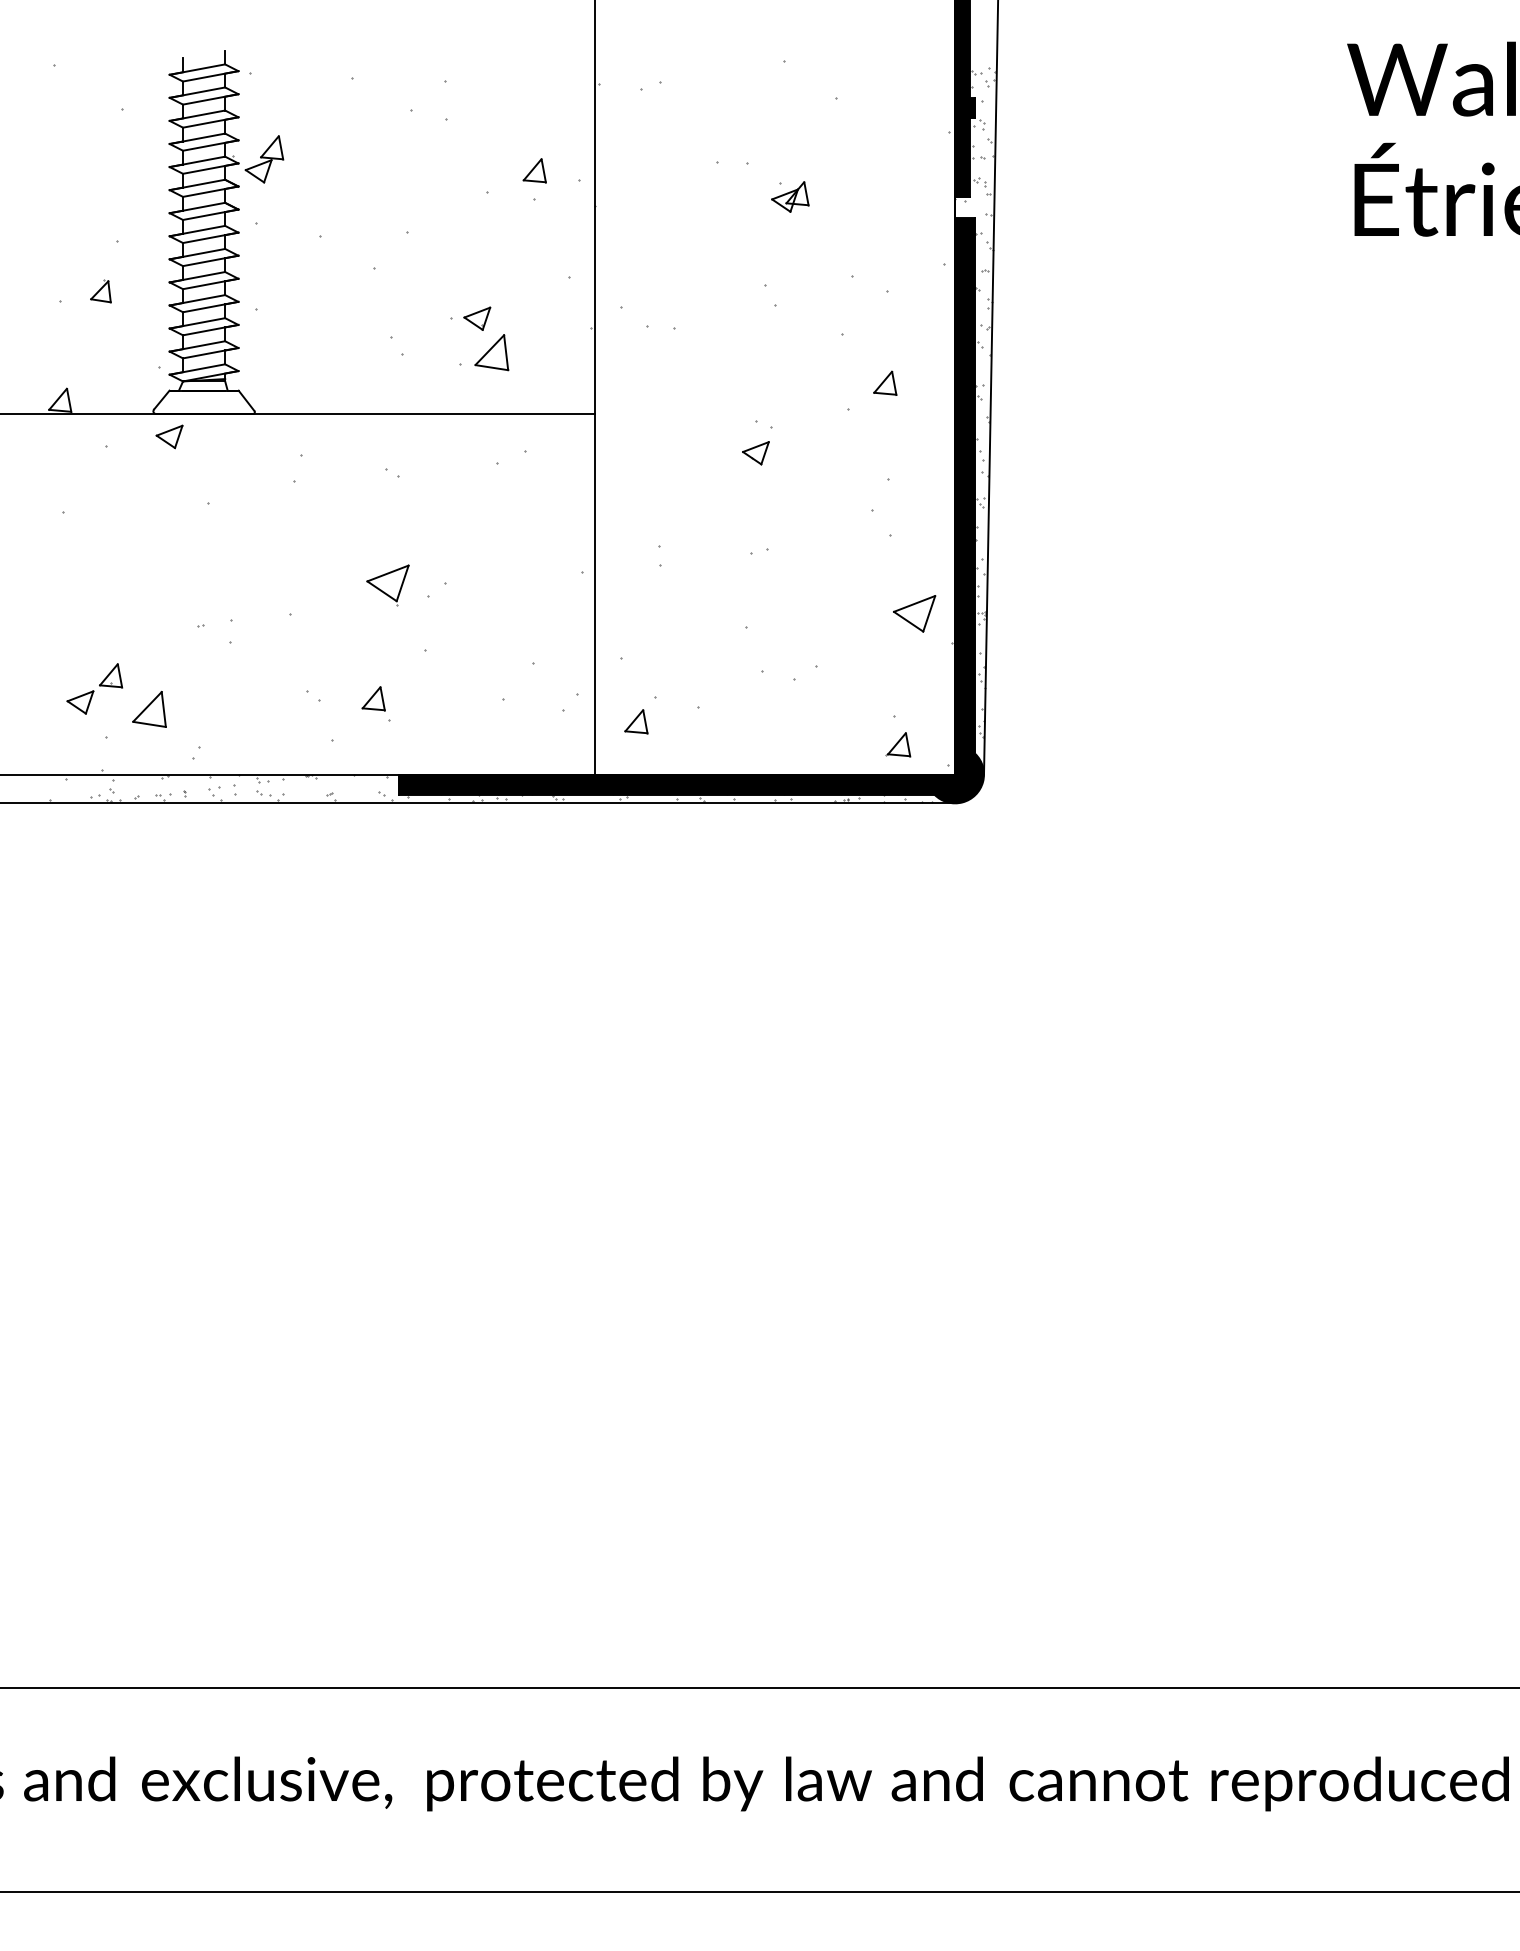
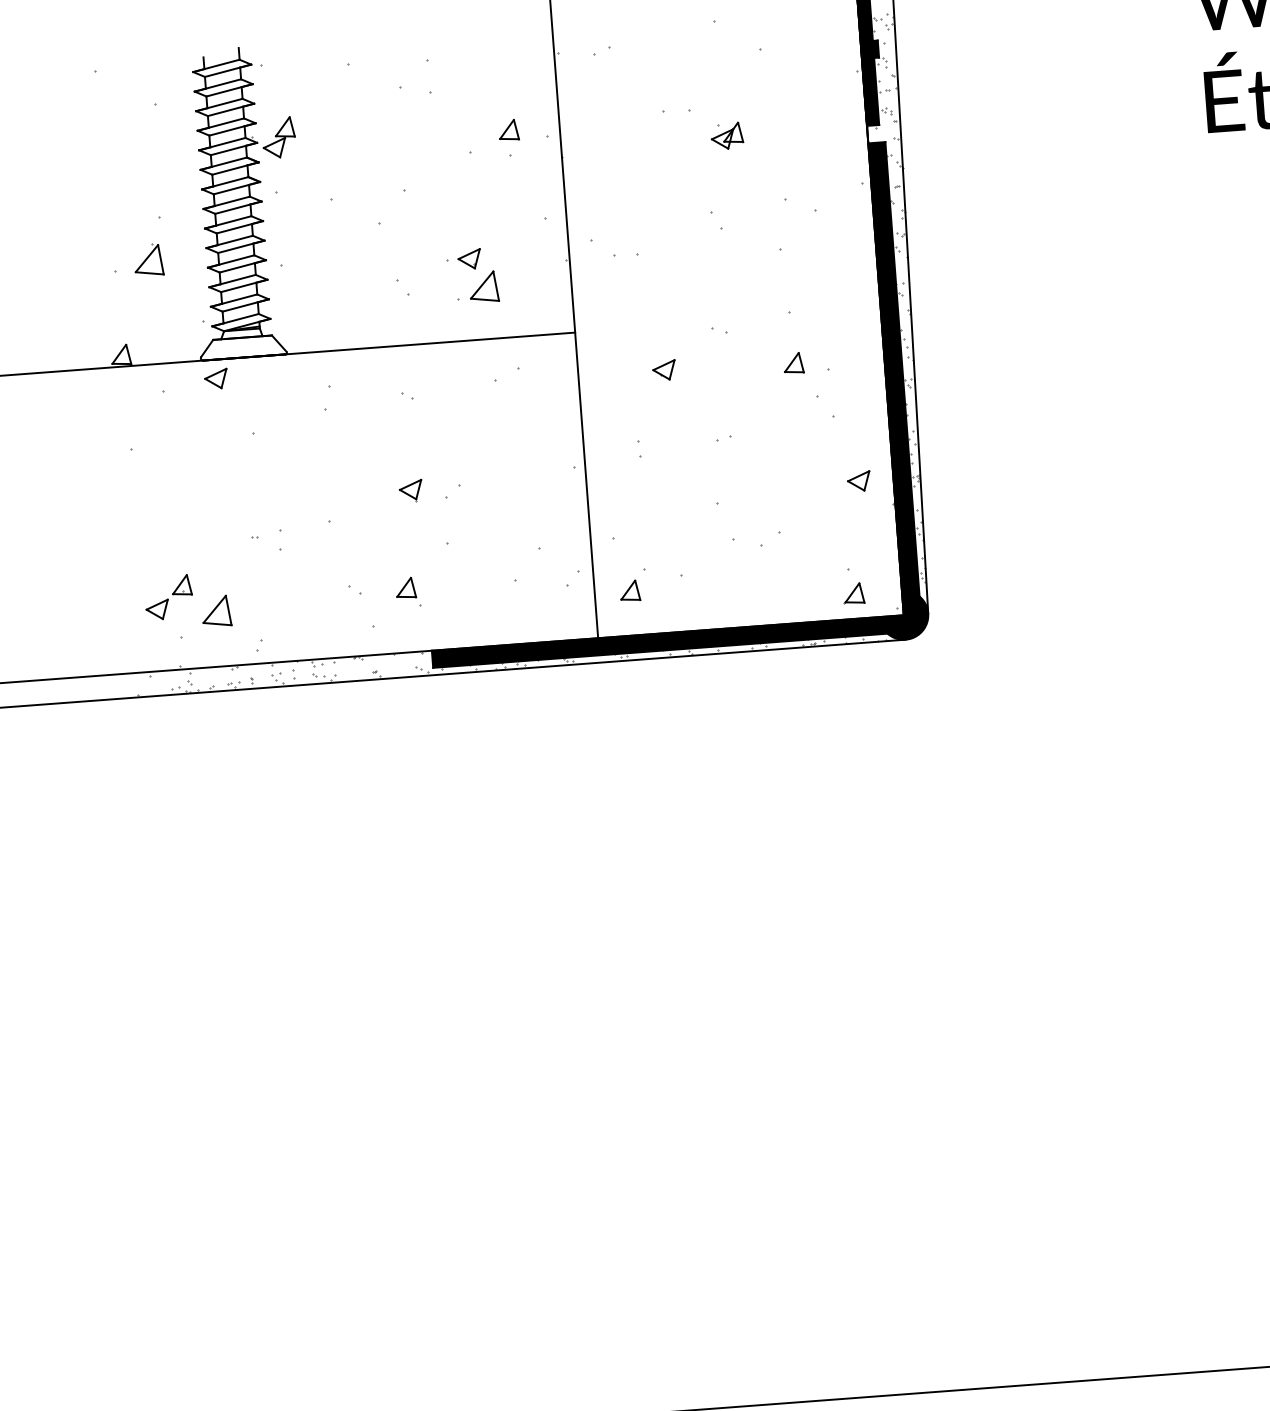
part: (100, 291) -> (148, 260), size x1.67
part: (885, 382) -> (793, 362), moved
part: (755, 453) -> (663, 370), moved
part: (388, 585) -> (411, 491), size x0.62
part: (914, 613) -> (859, 481), size x0.62

